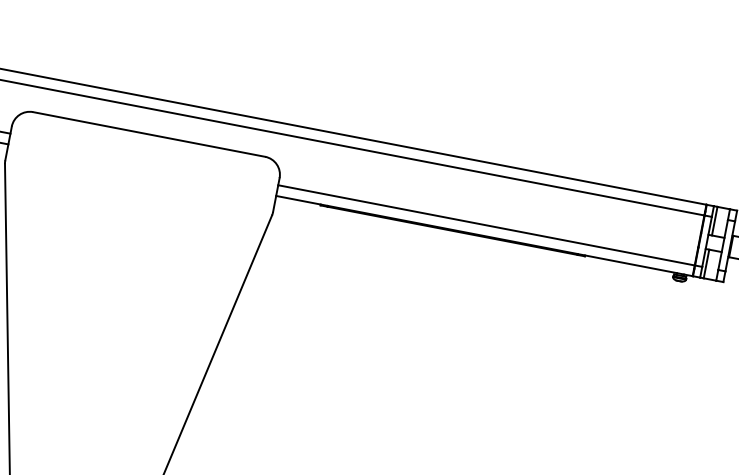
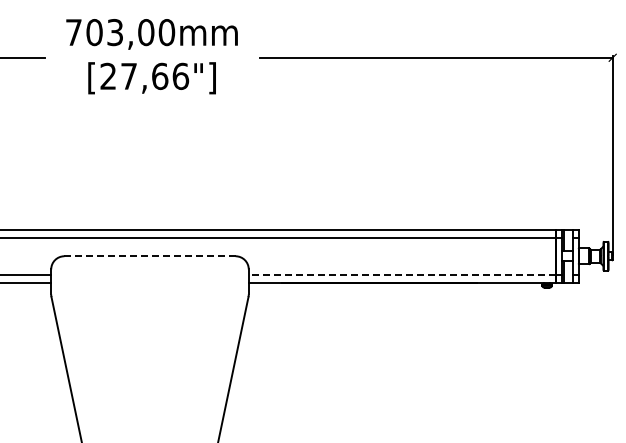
line: (149, 134) -> (150, 256), solid -> dashed
line: (486, 225) -> (402, 274), solid -> dashed

